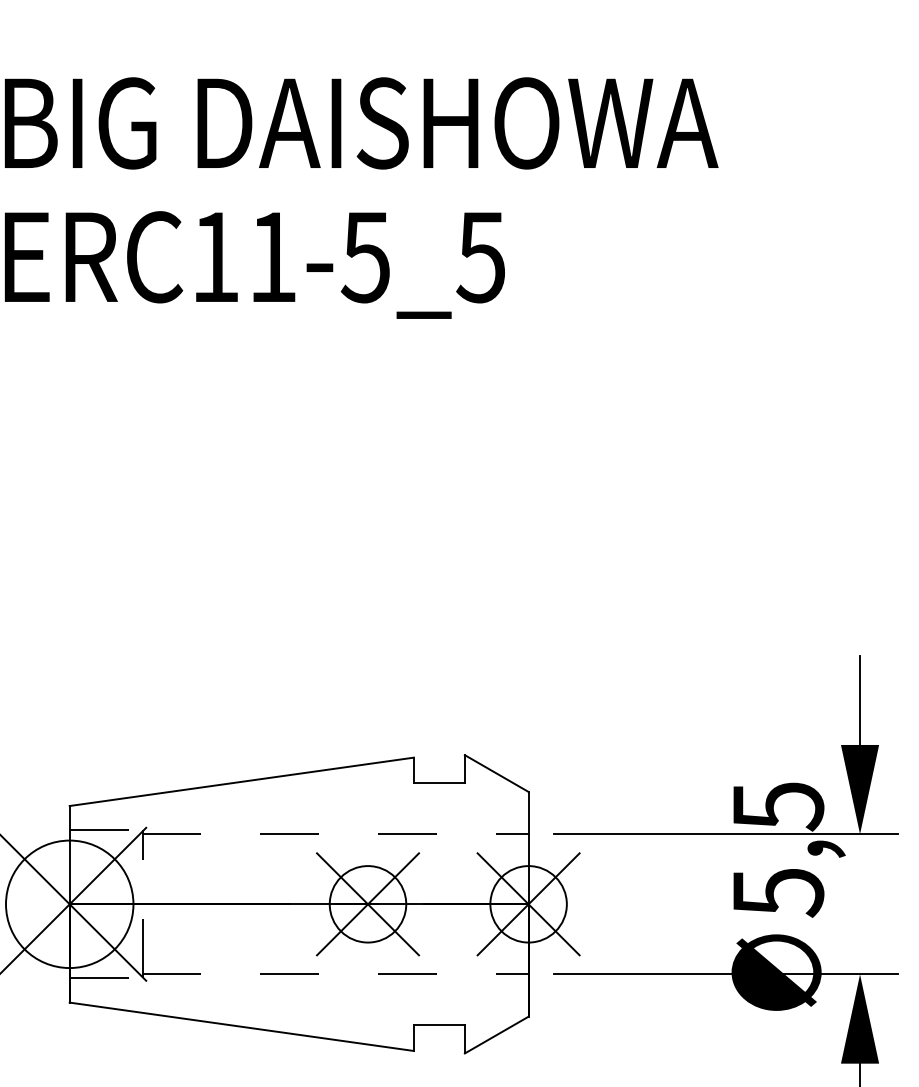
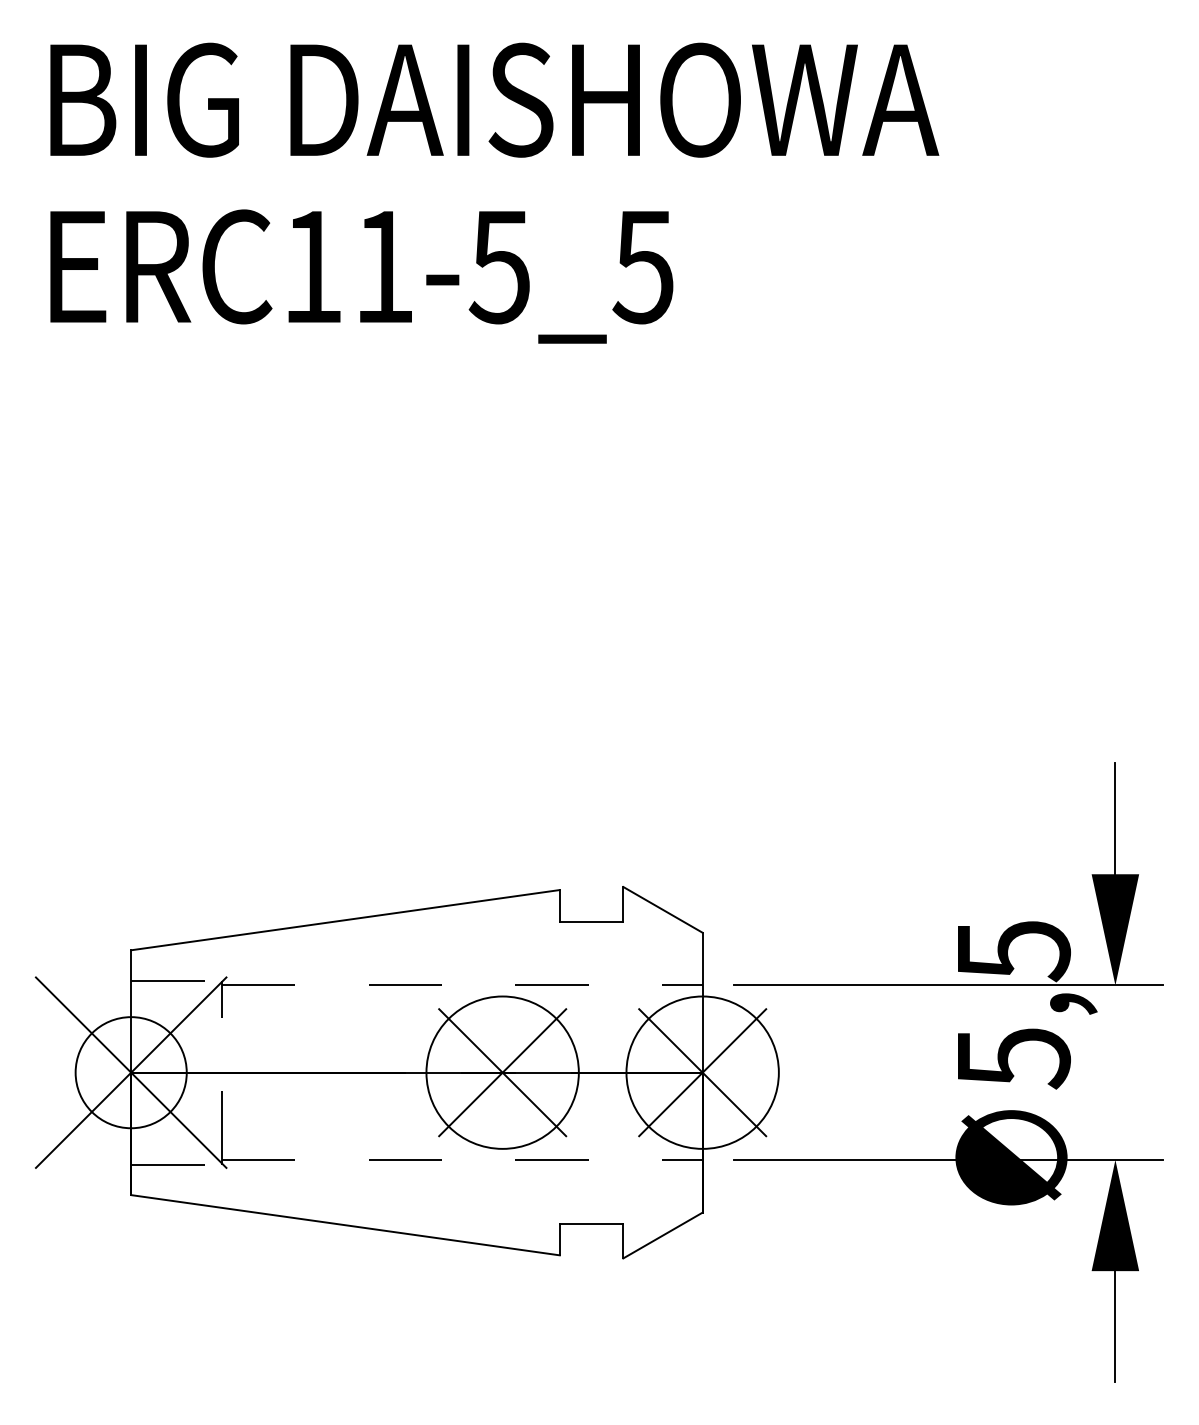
circle: (69, 904) -> (130, 1072), size x0.7
circle: (367, 904) -> (502, 1072), size x1.6
circle: (528, 904) -> (702, 1072), size x1.6

